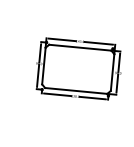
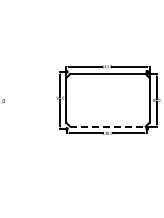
line: (75, 90) -> (107, 126), solid -> dashed

